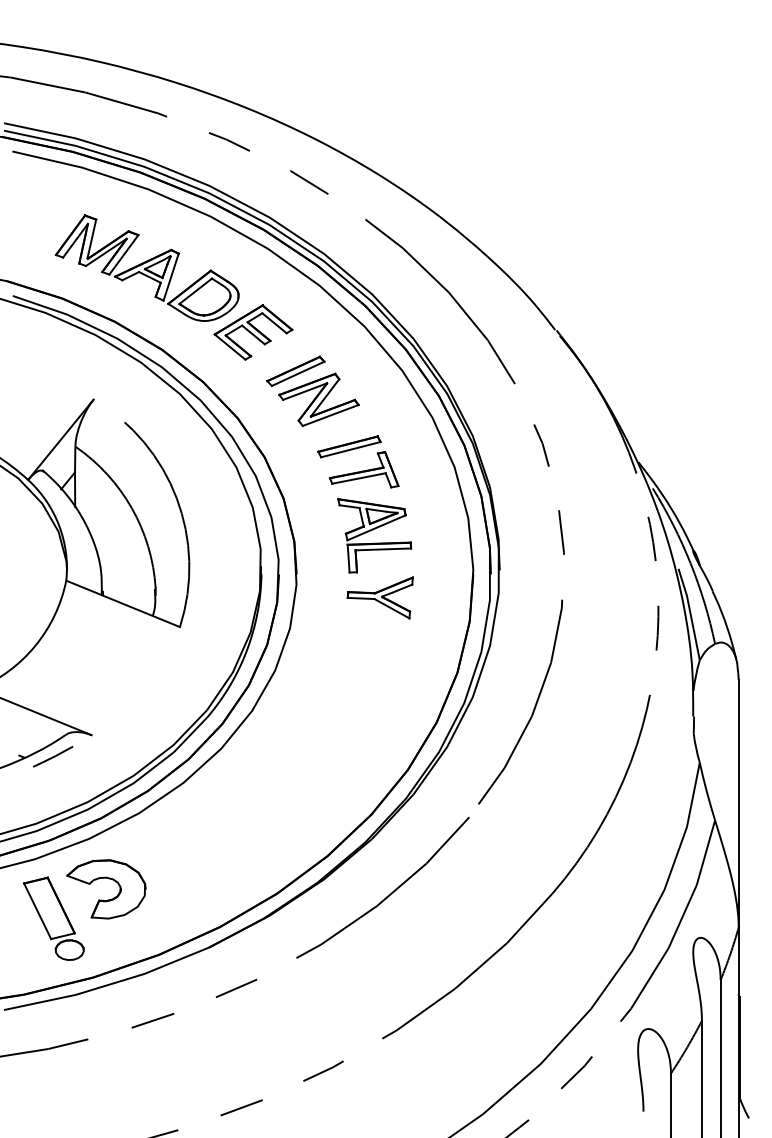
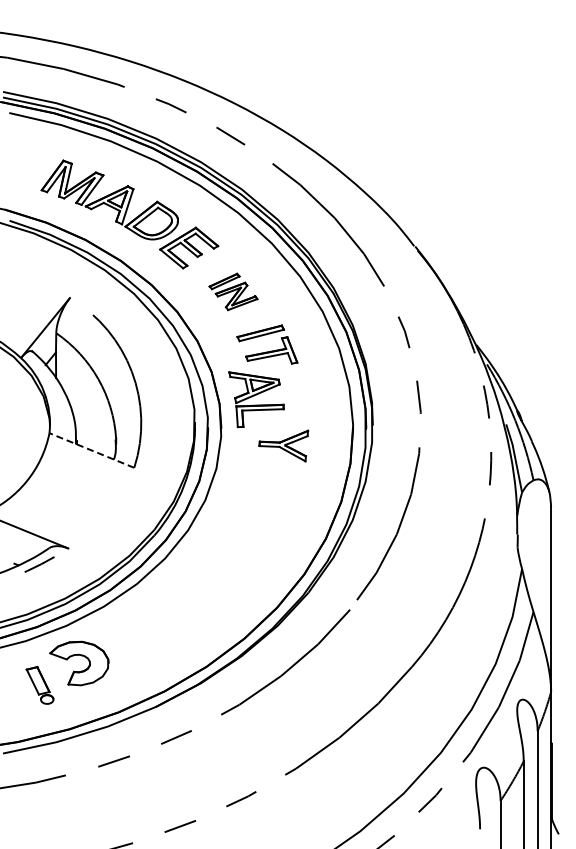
part: (312, 390) -> (233, 291), size x0.7
part: (374, 535) -> (256, 399), moved
line: (122, 603) -> (91, 450), solid -> dashed
part: (52, 918) -> (39, 685), size x0.6

